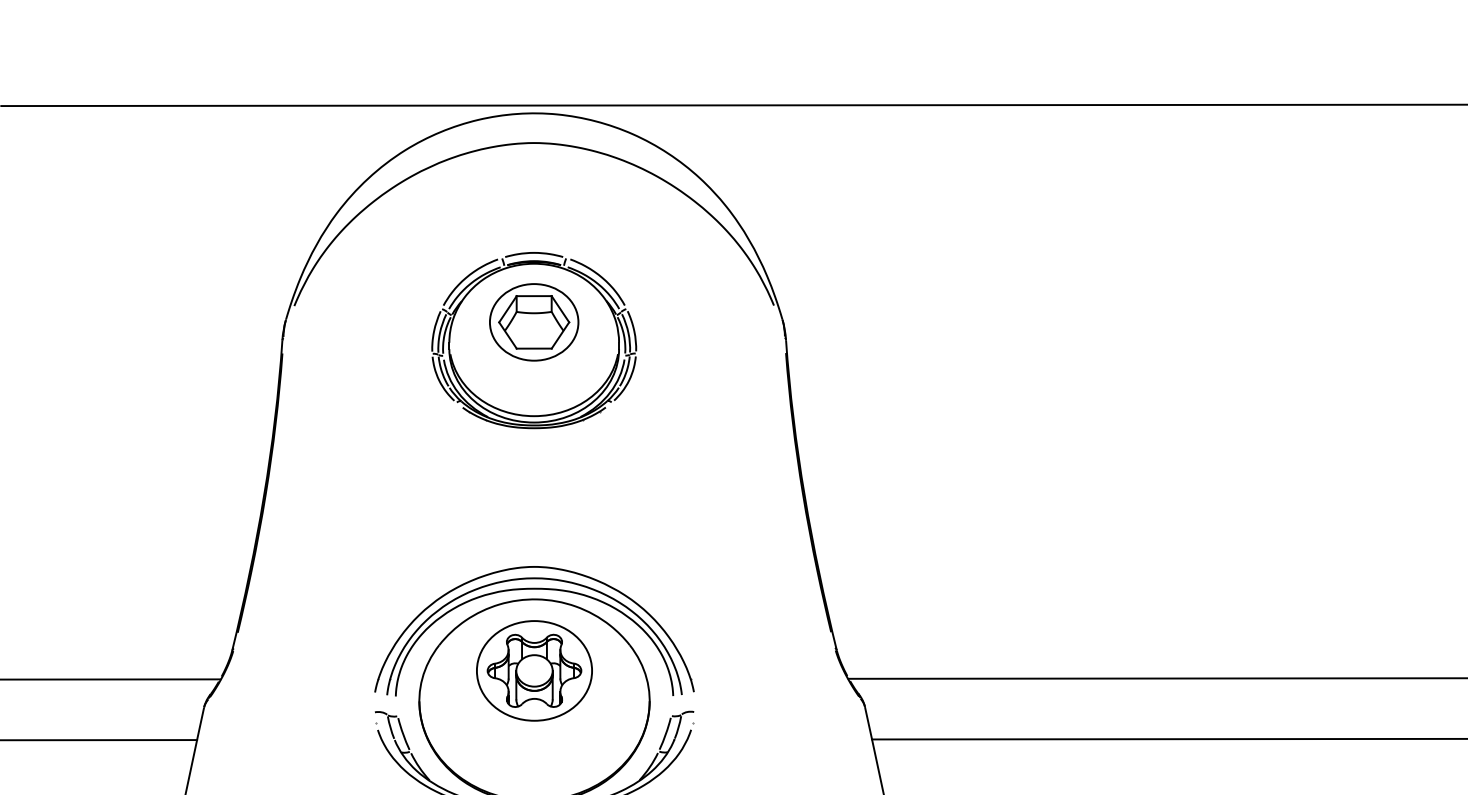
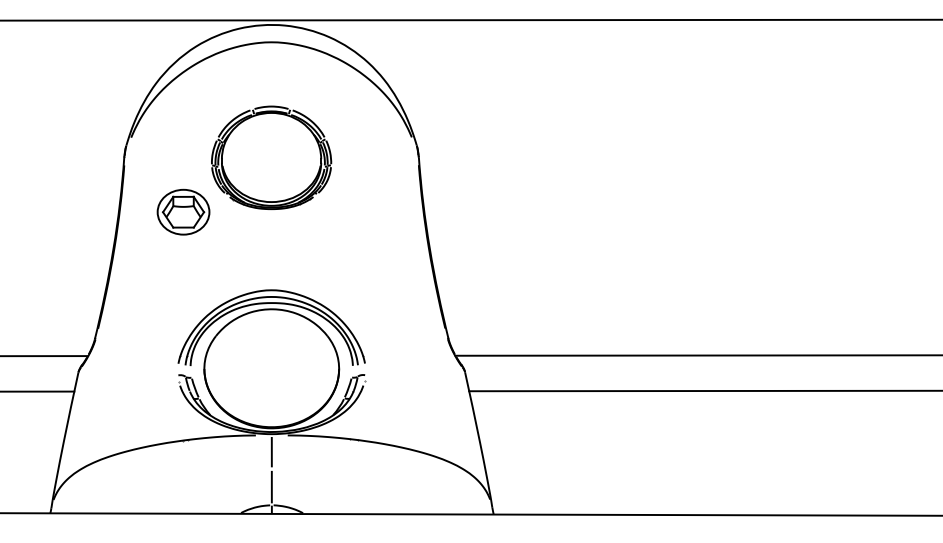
part: (534, 321) -> (183, 211), moved
part: (534, 671) -> (271, 351), removed

